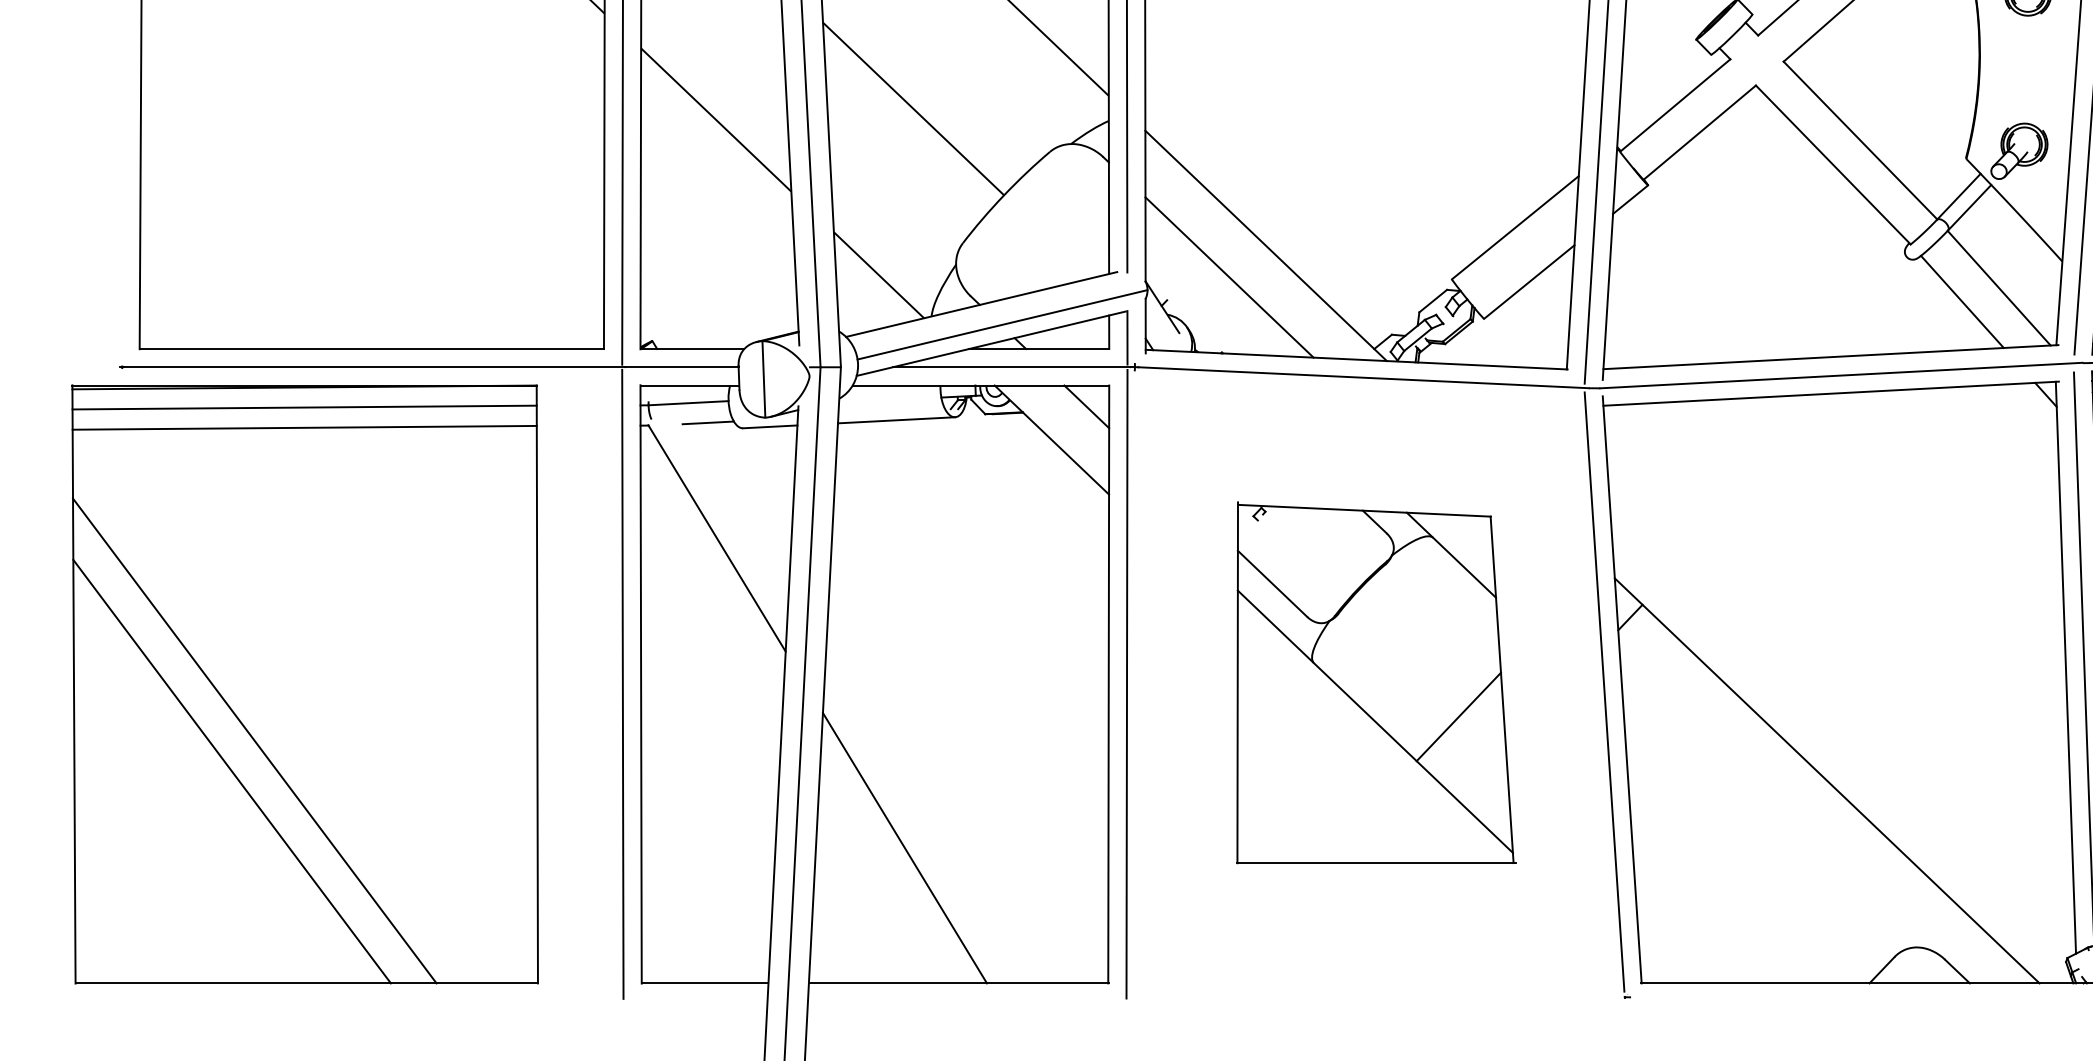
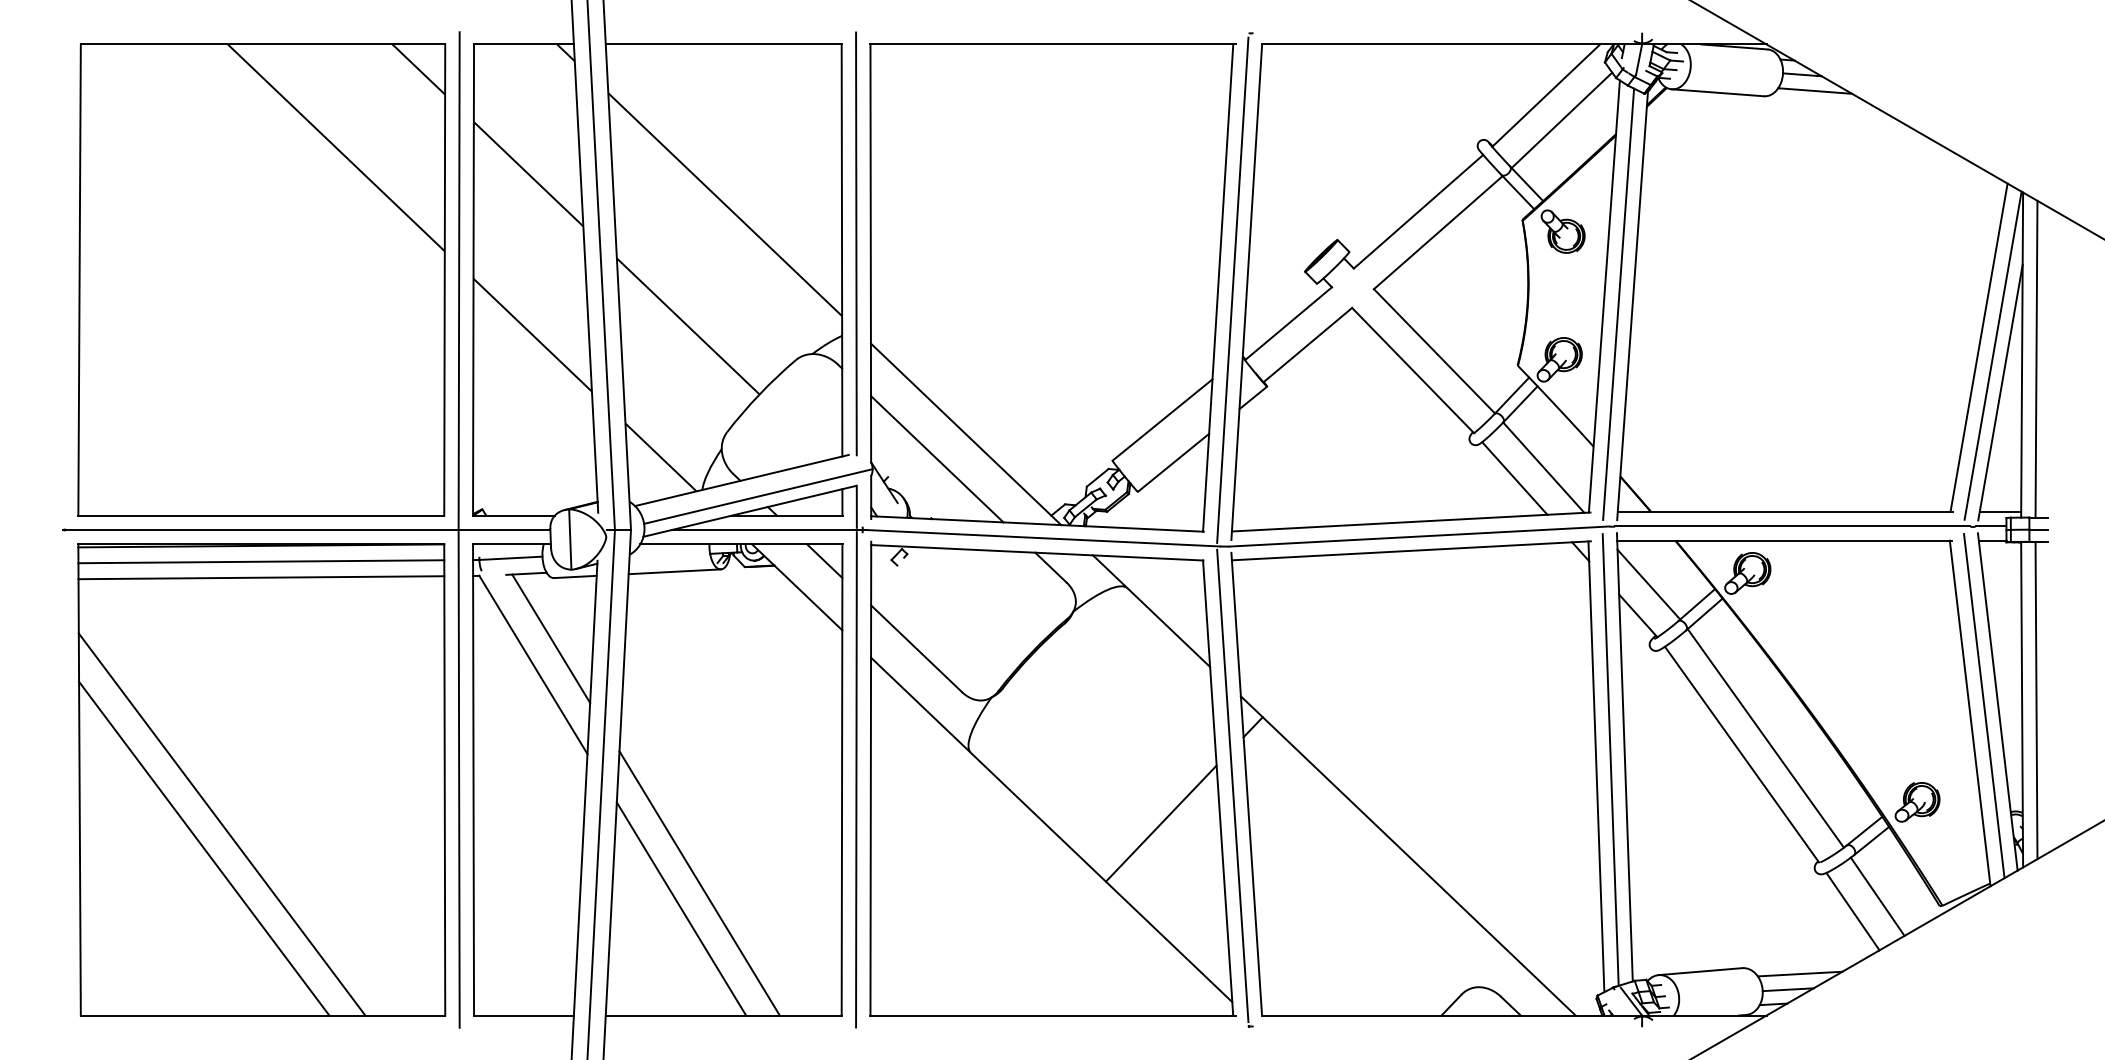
line: (740, 504) -> (551, 638), added
part: (1375, 682) -> (1052, 778), size x1.67
part: (304, 683) -> (261, 779), moved
line: (927, 815) -> (699, 883), added

